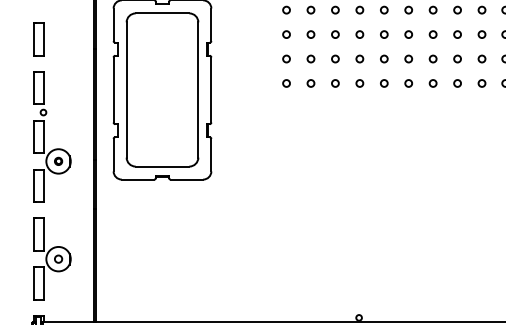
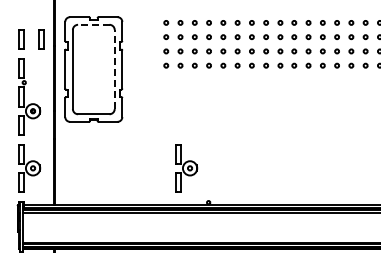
line: (161, 12) -> (93, 24), solid -> dashed
part: (72, 38) -> (41, 39), added
line: (197, 89) -> (114, 69), solid -> dashed
part: (321, 259) -> (186, 168), added

